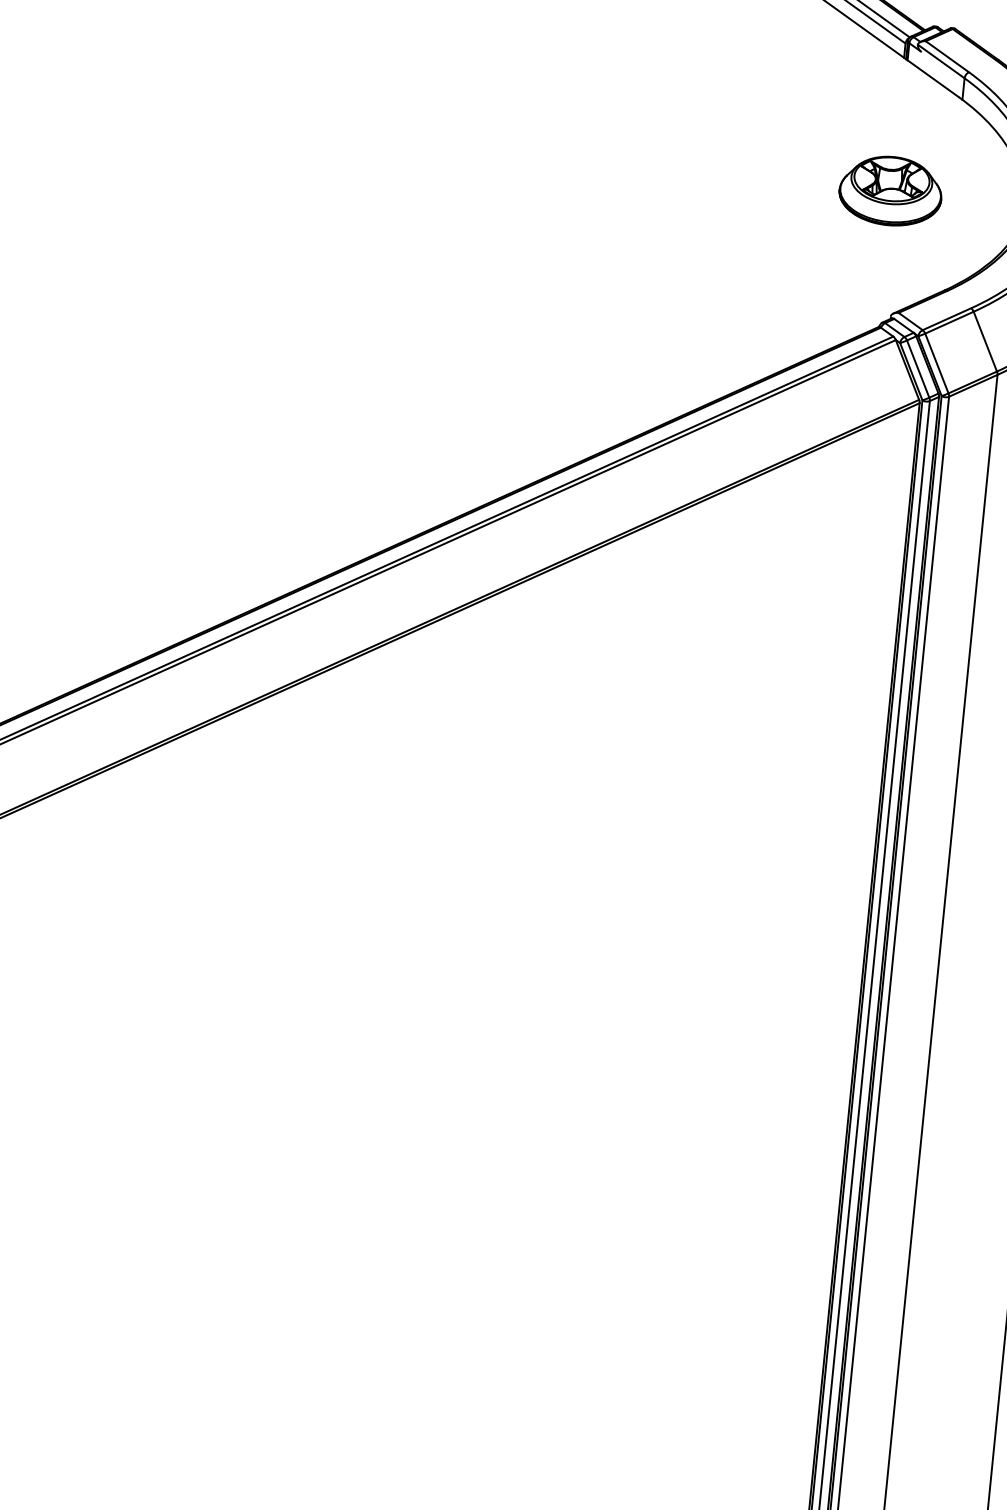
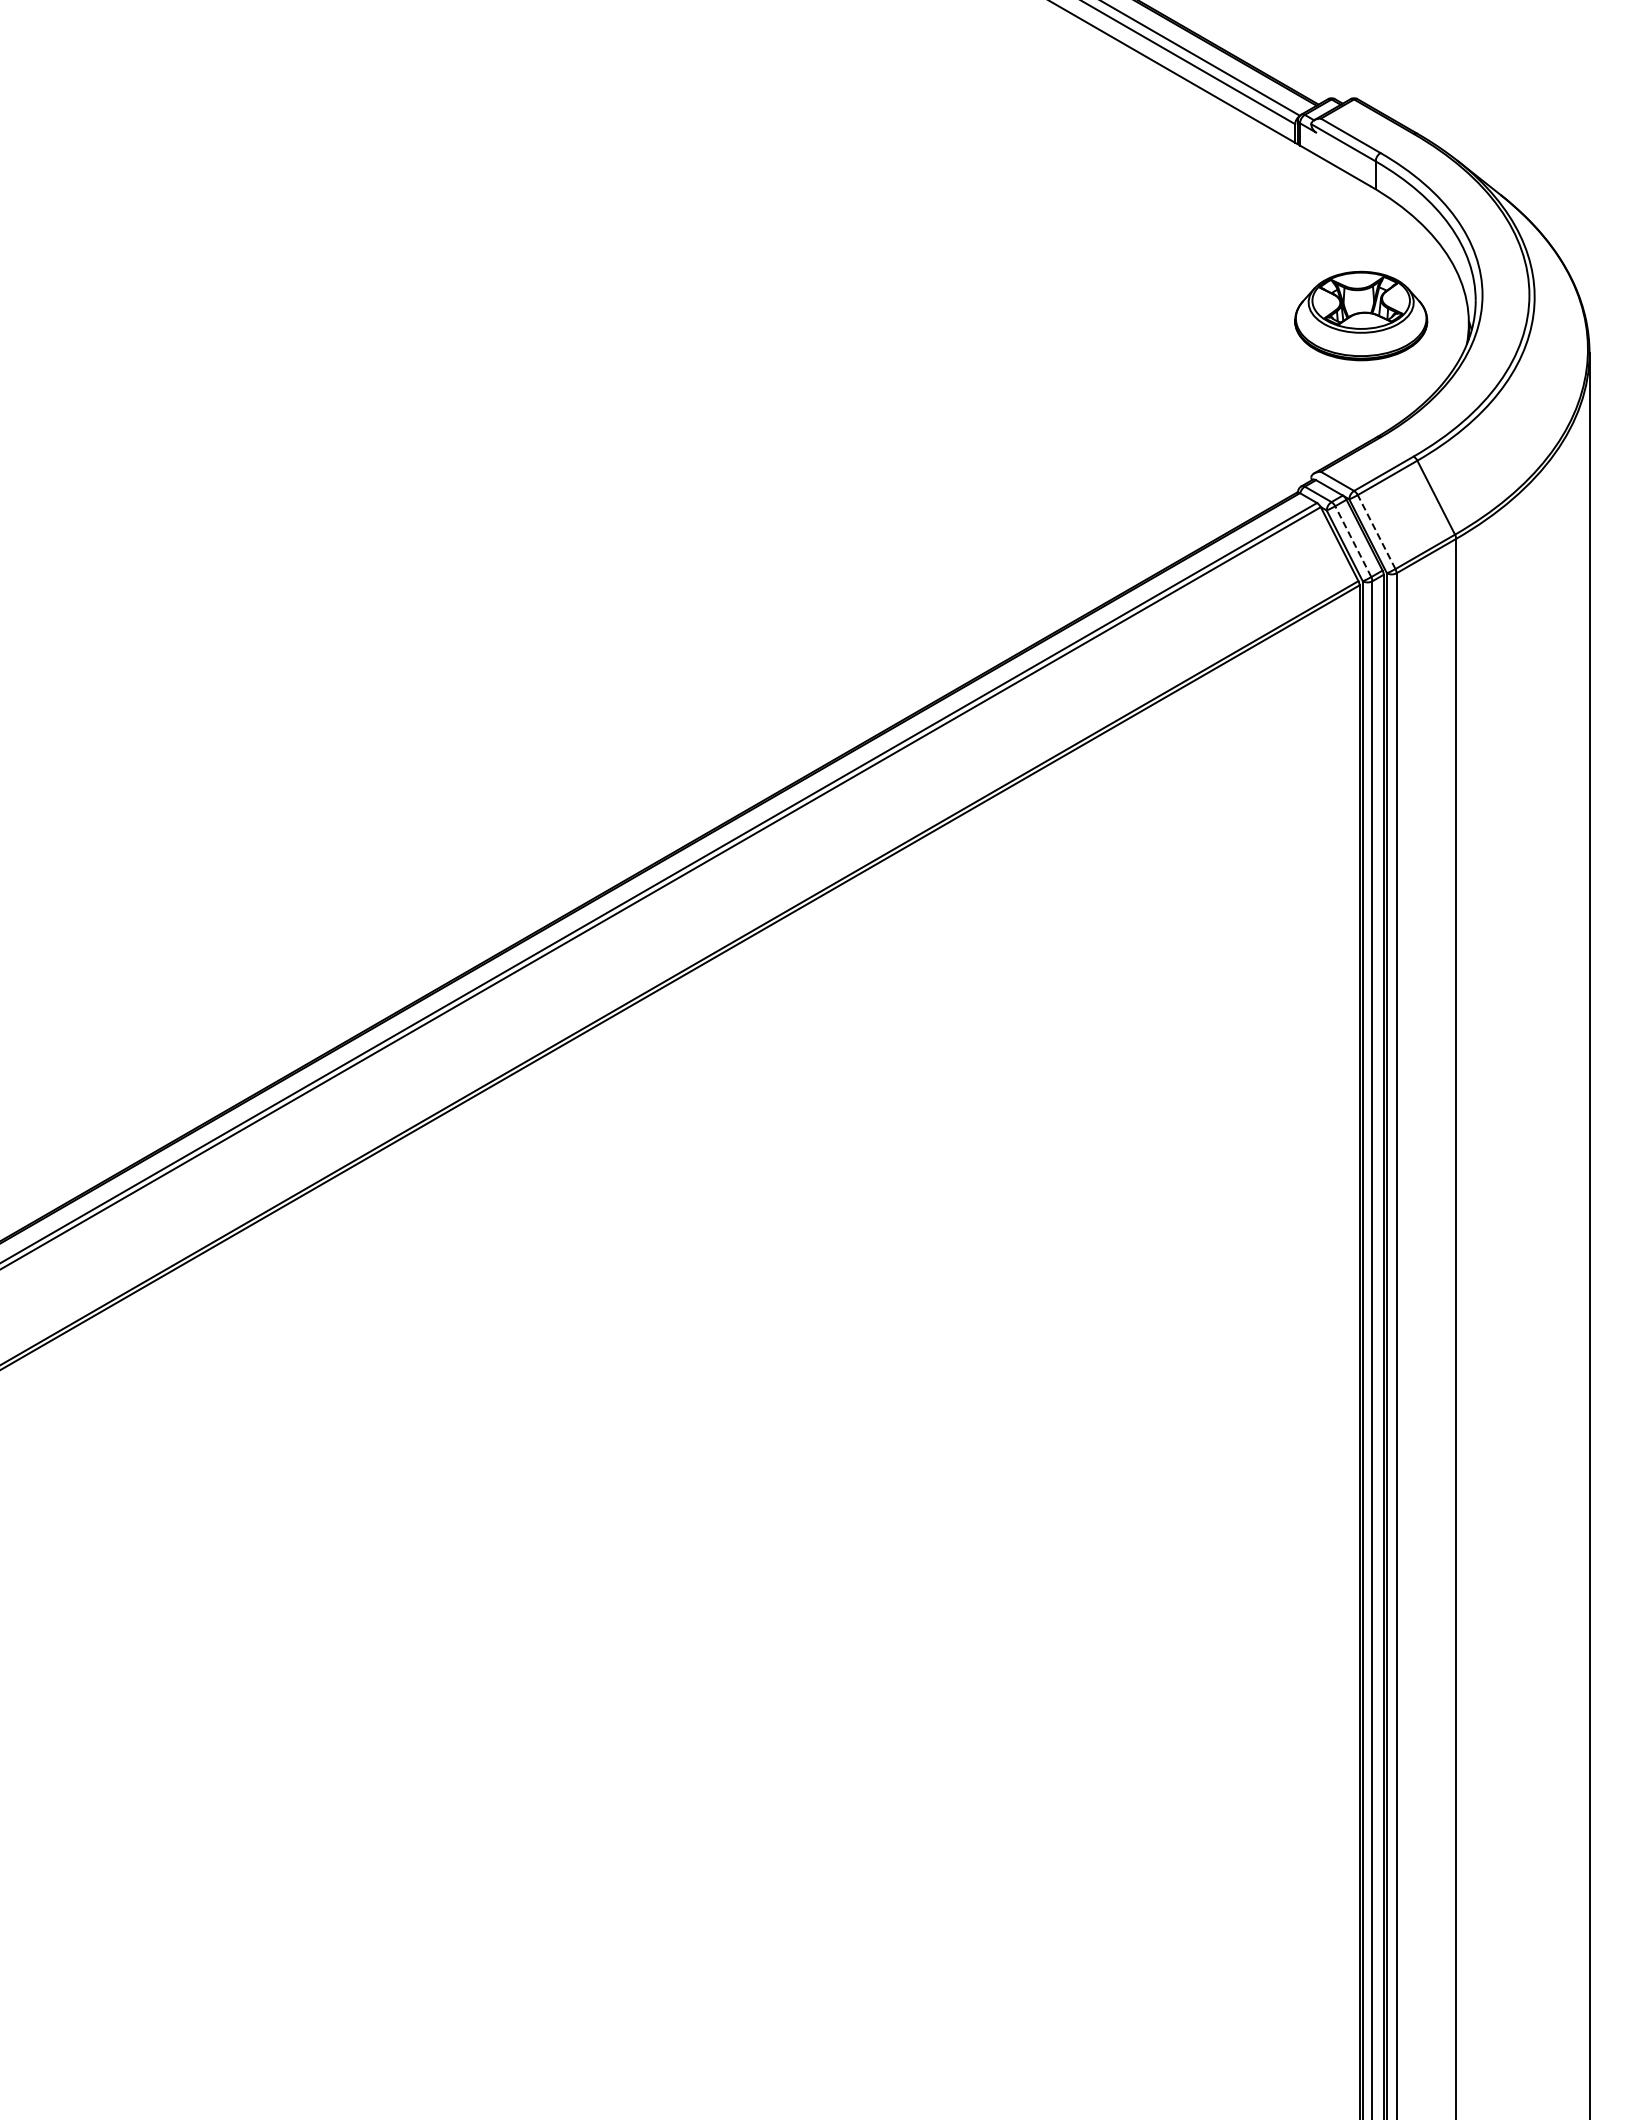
part: (891, 190) -> (1361, 315), moved
line: (936, 363) -> (1376, 532), solid -> dashed
line: (918, 368) -> (1353, 541), solid -> dashed

